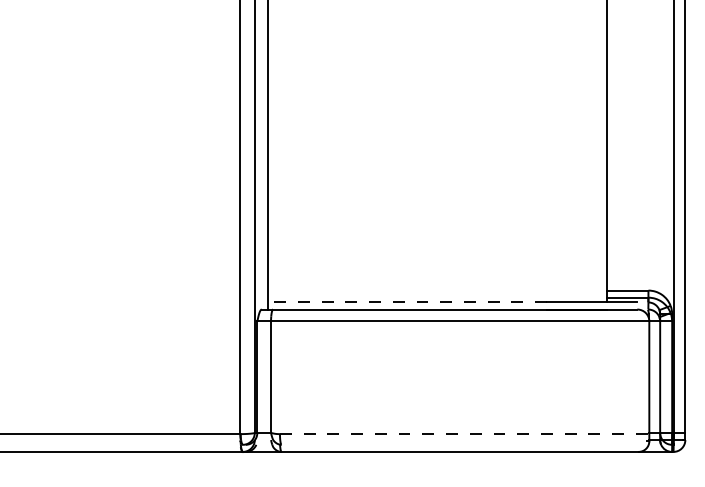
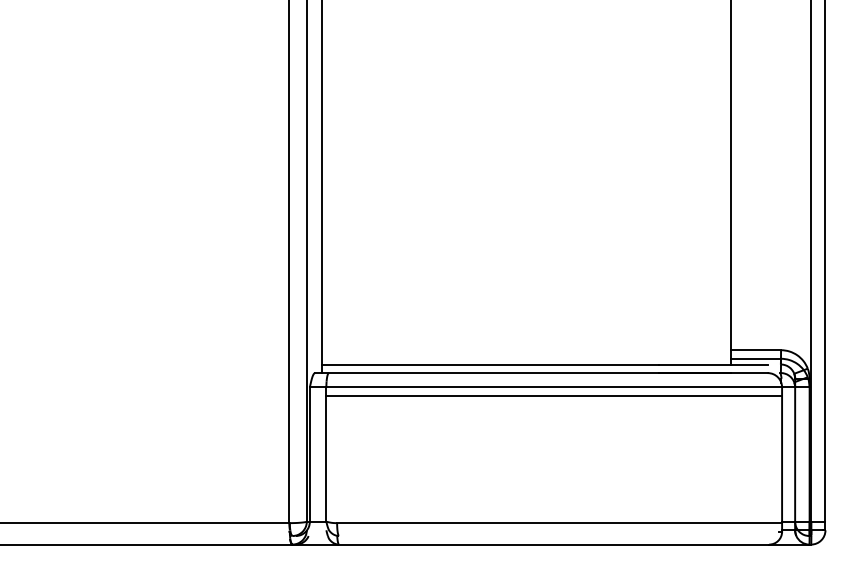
line: (407, 302) -> (490, 364), dashed -> solid
line: (460, 328) -> (554, 395), added
line: (464, 434) -> (559, 523), dashed -> solid

